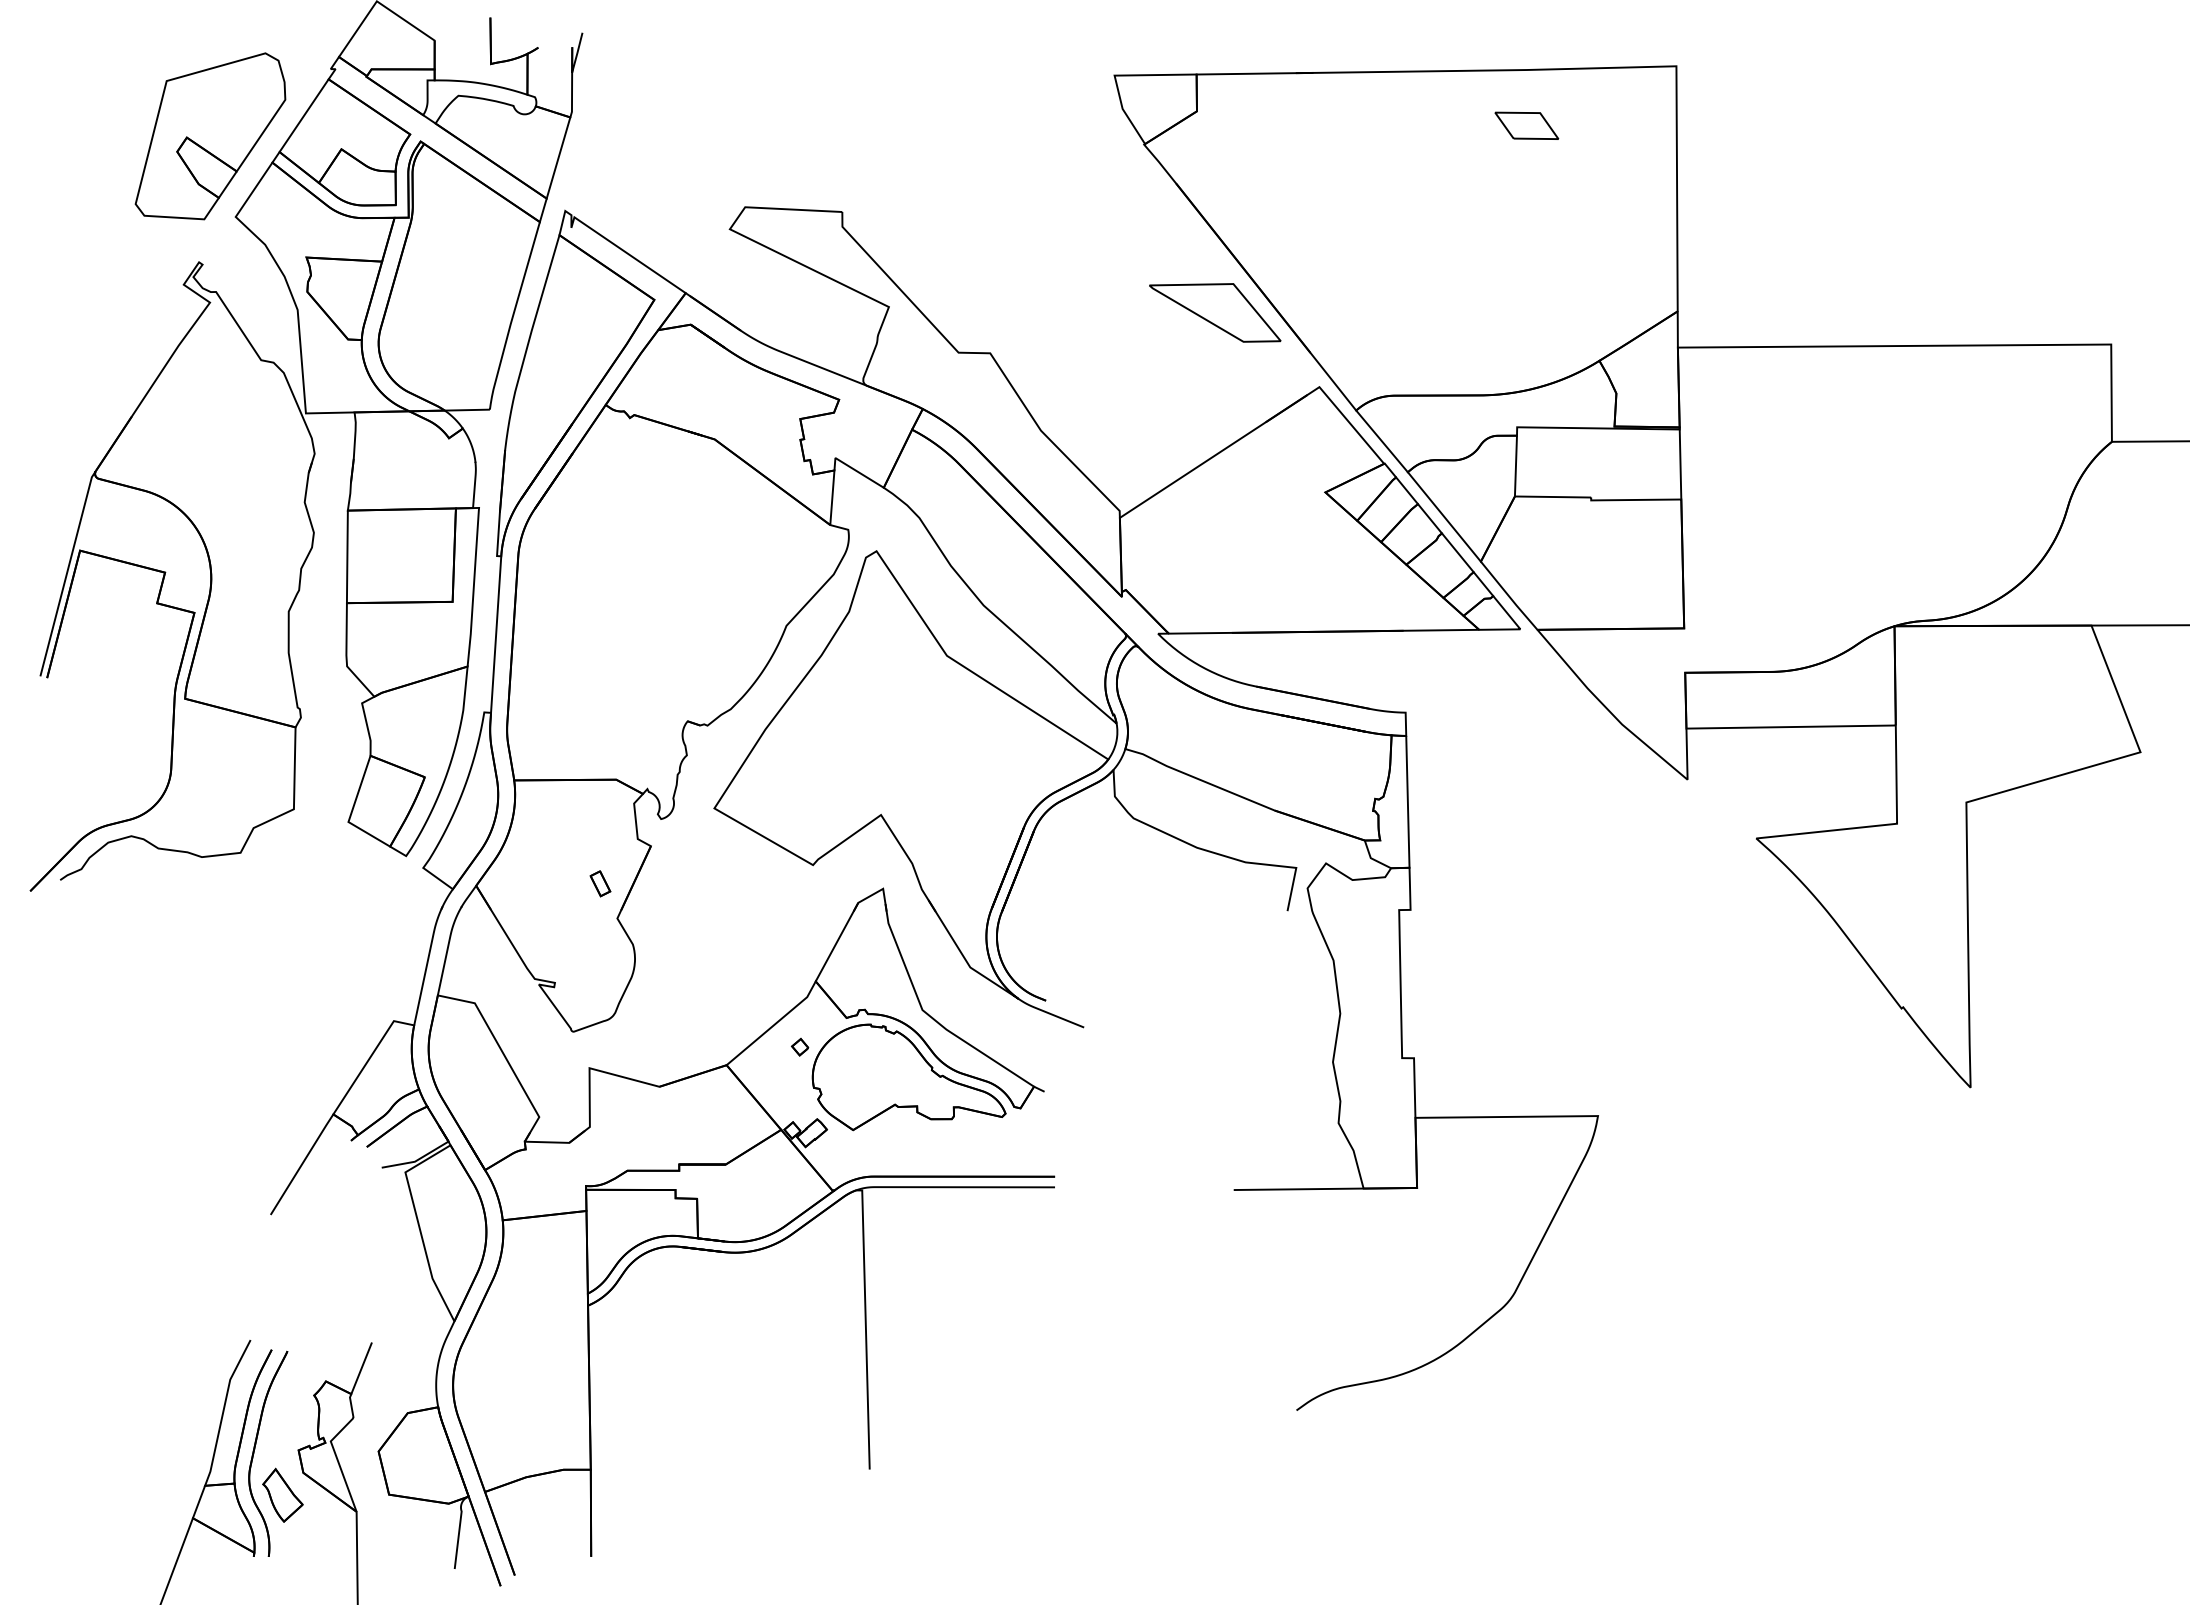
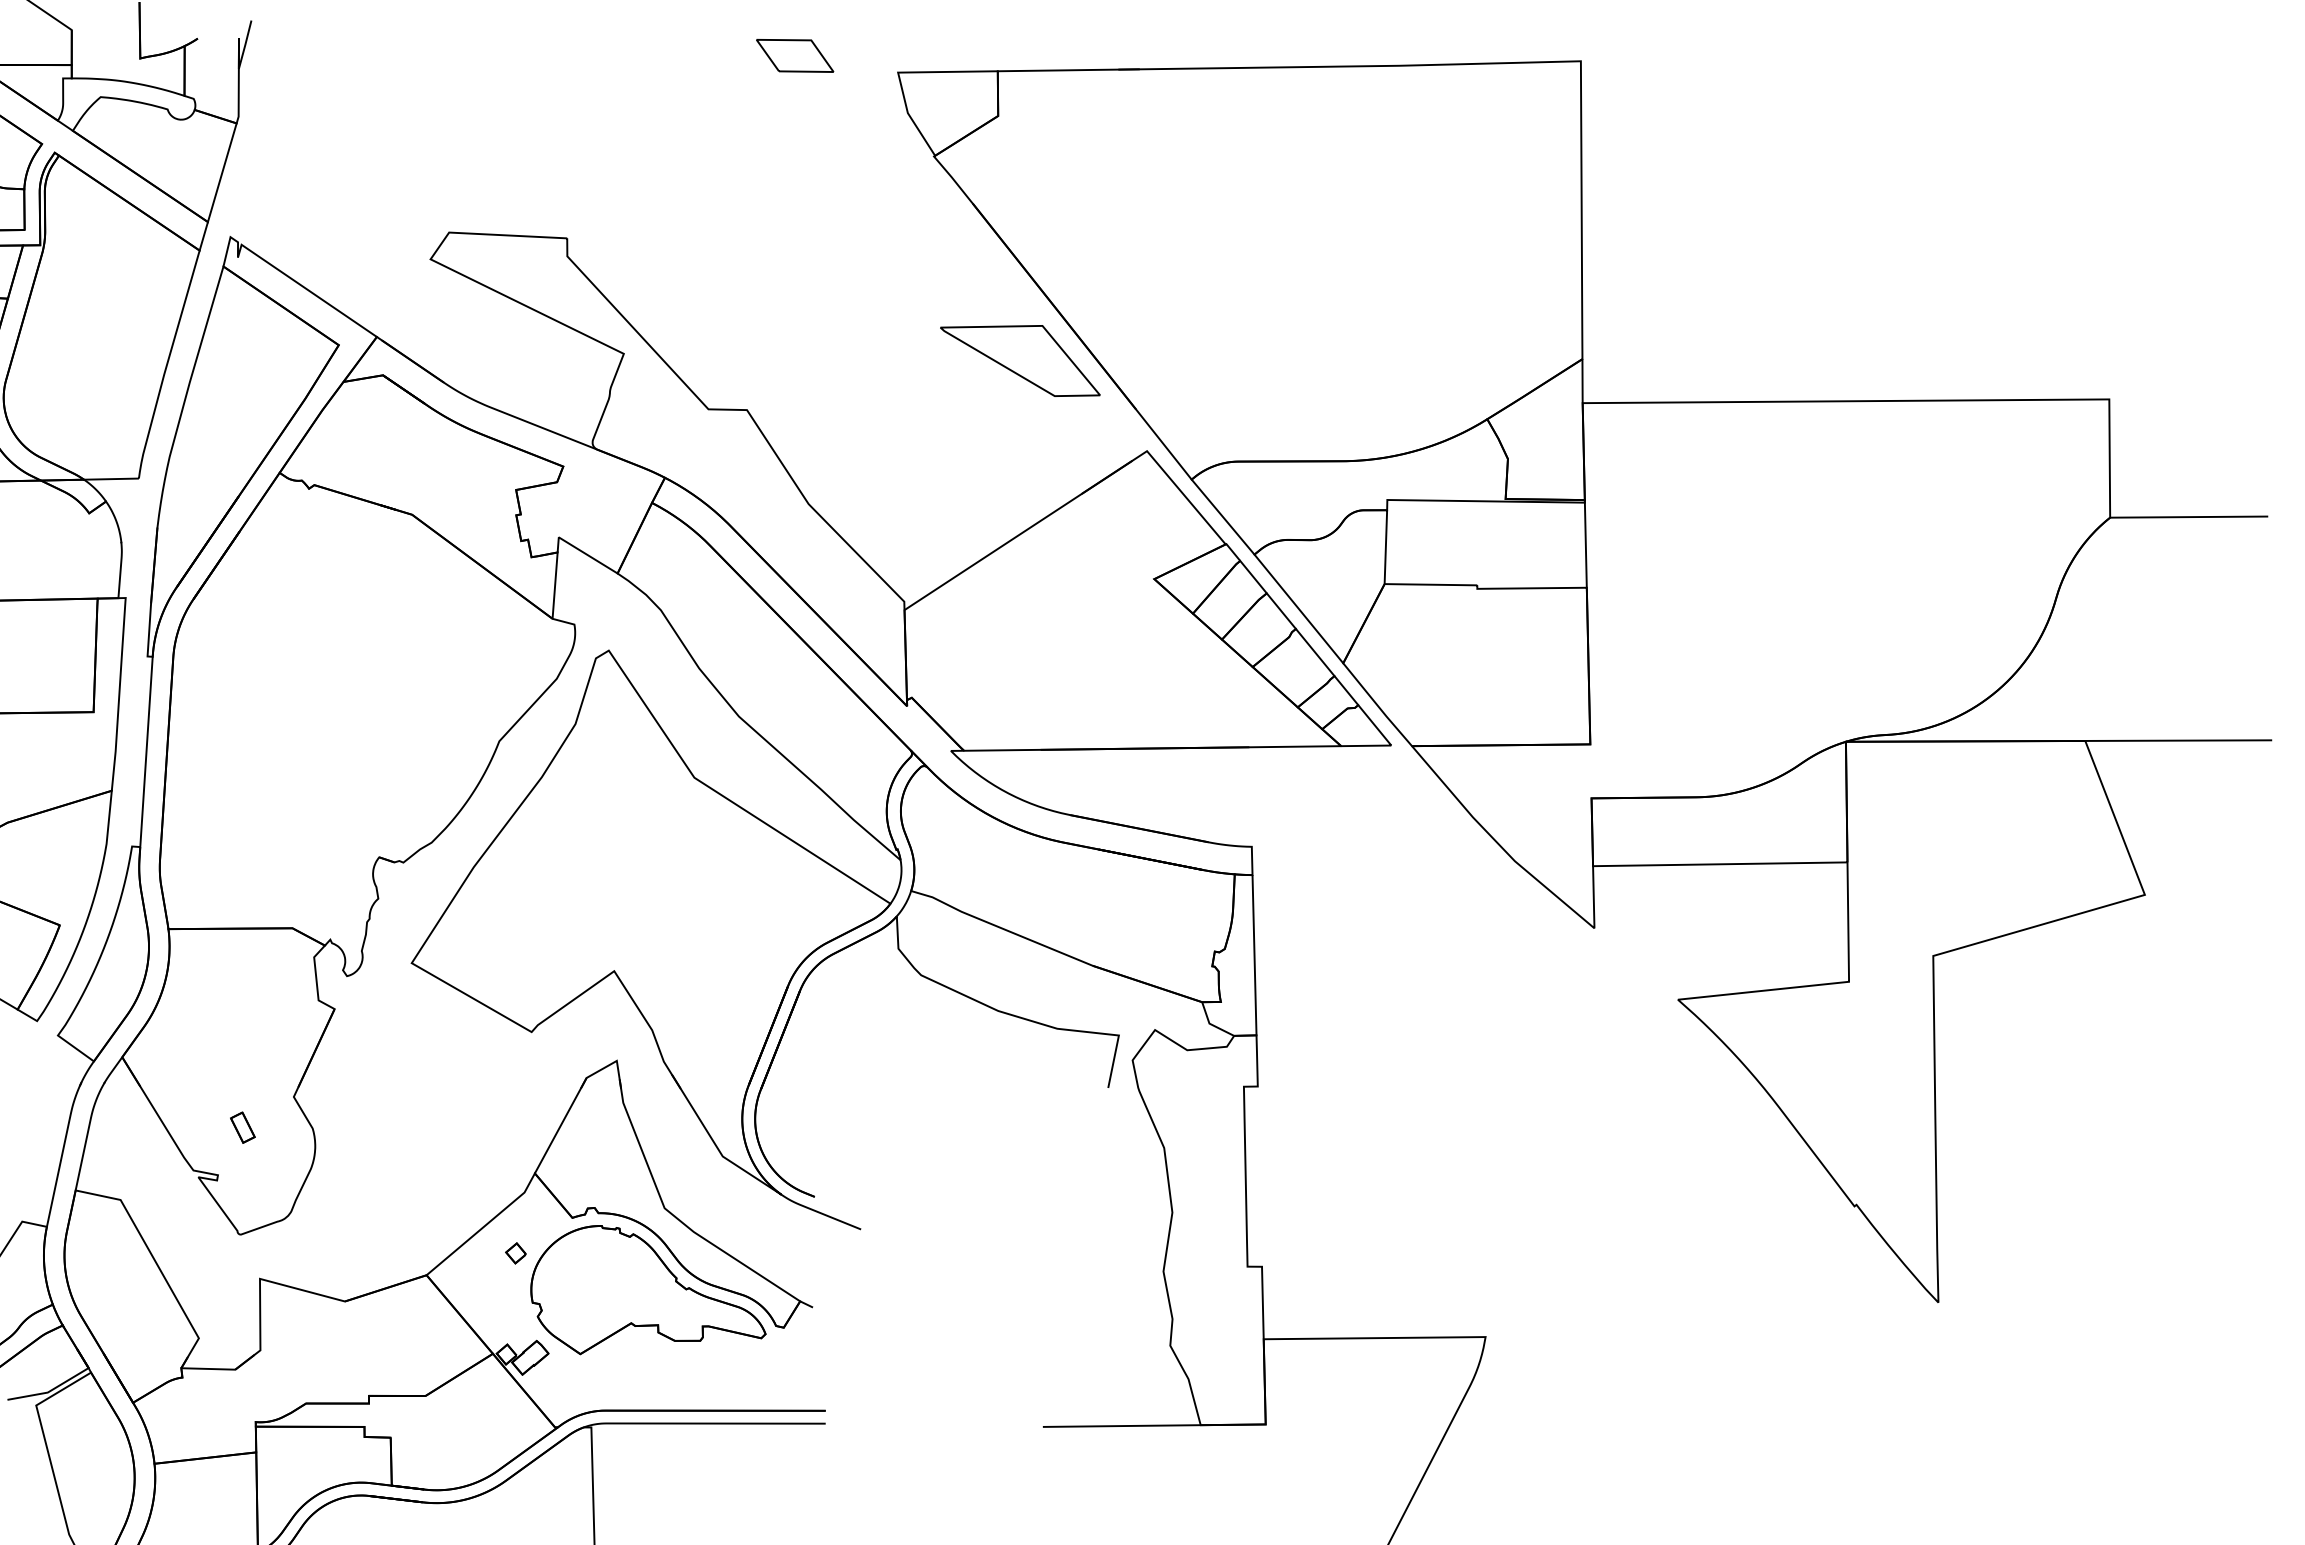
part: (1526, 125) -> (794, 55), moved
part: (600, 883) -> (242, 1127), moved

